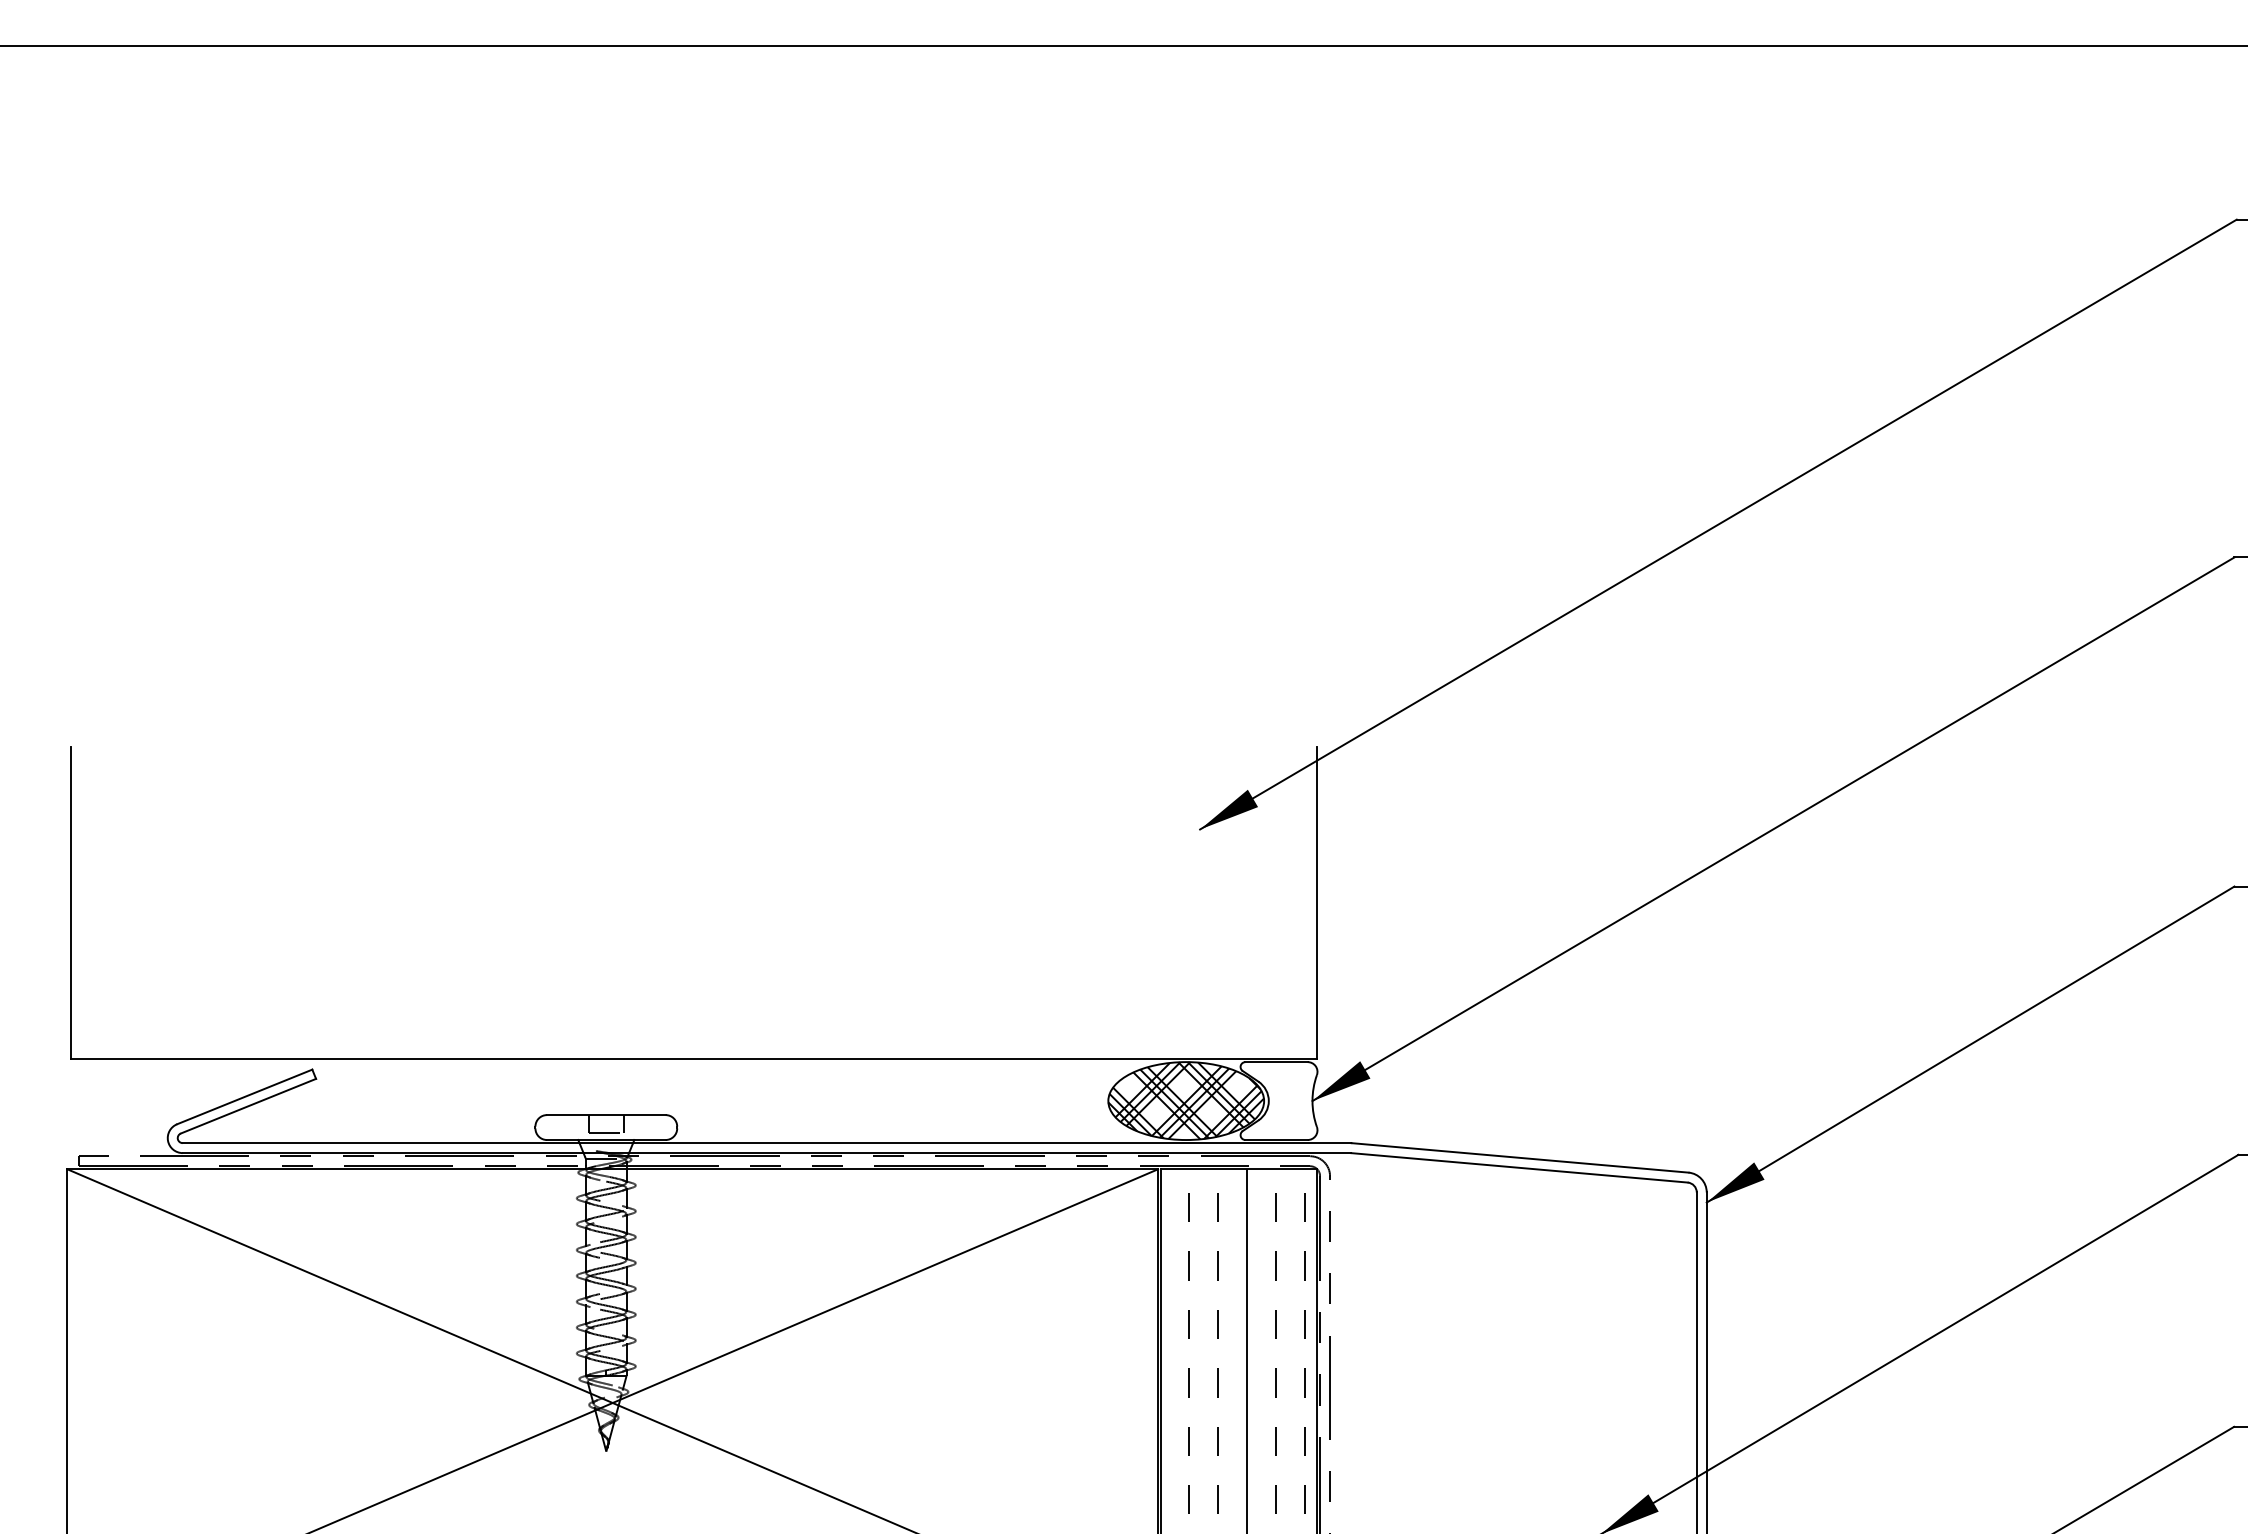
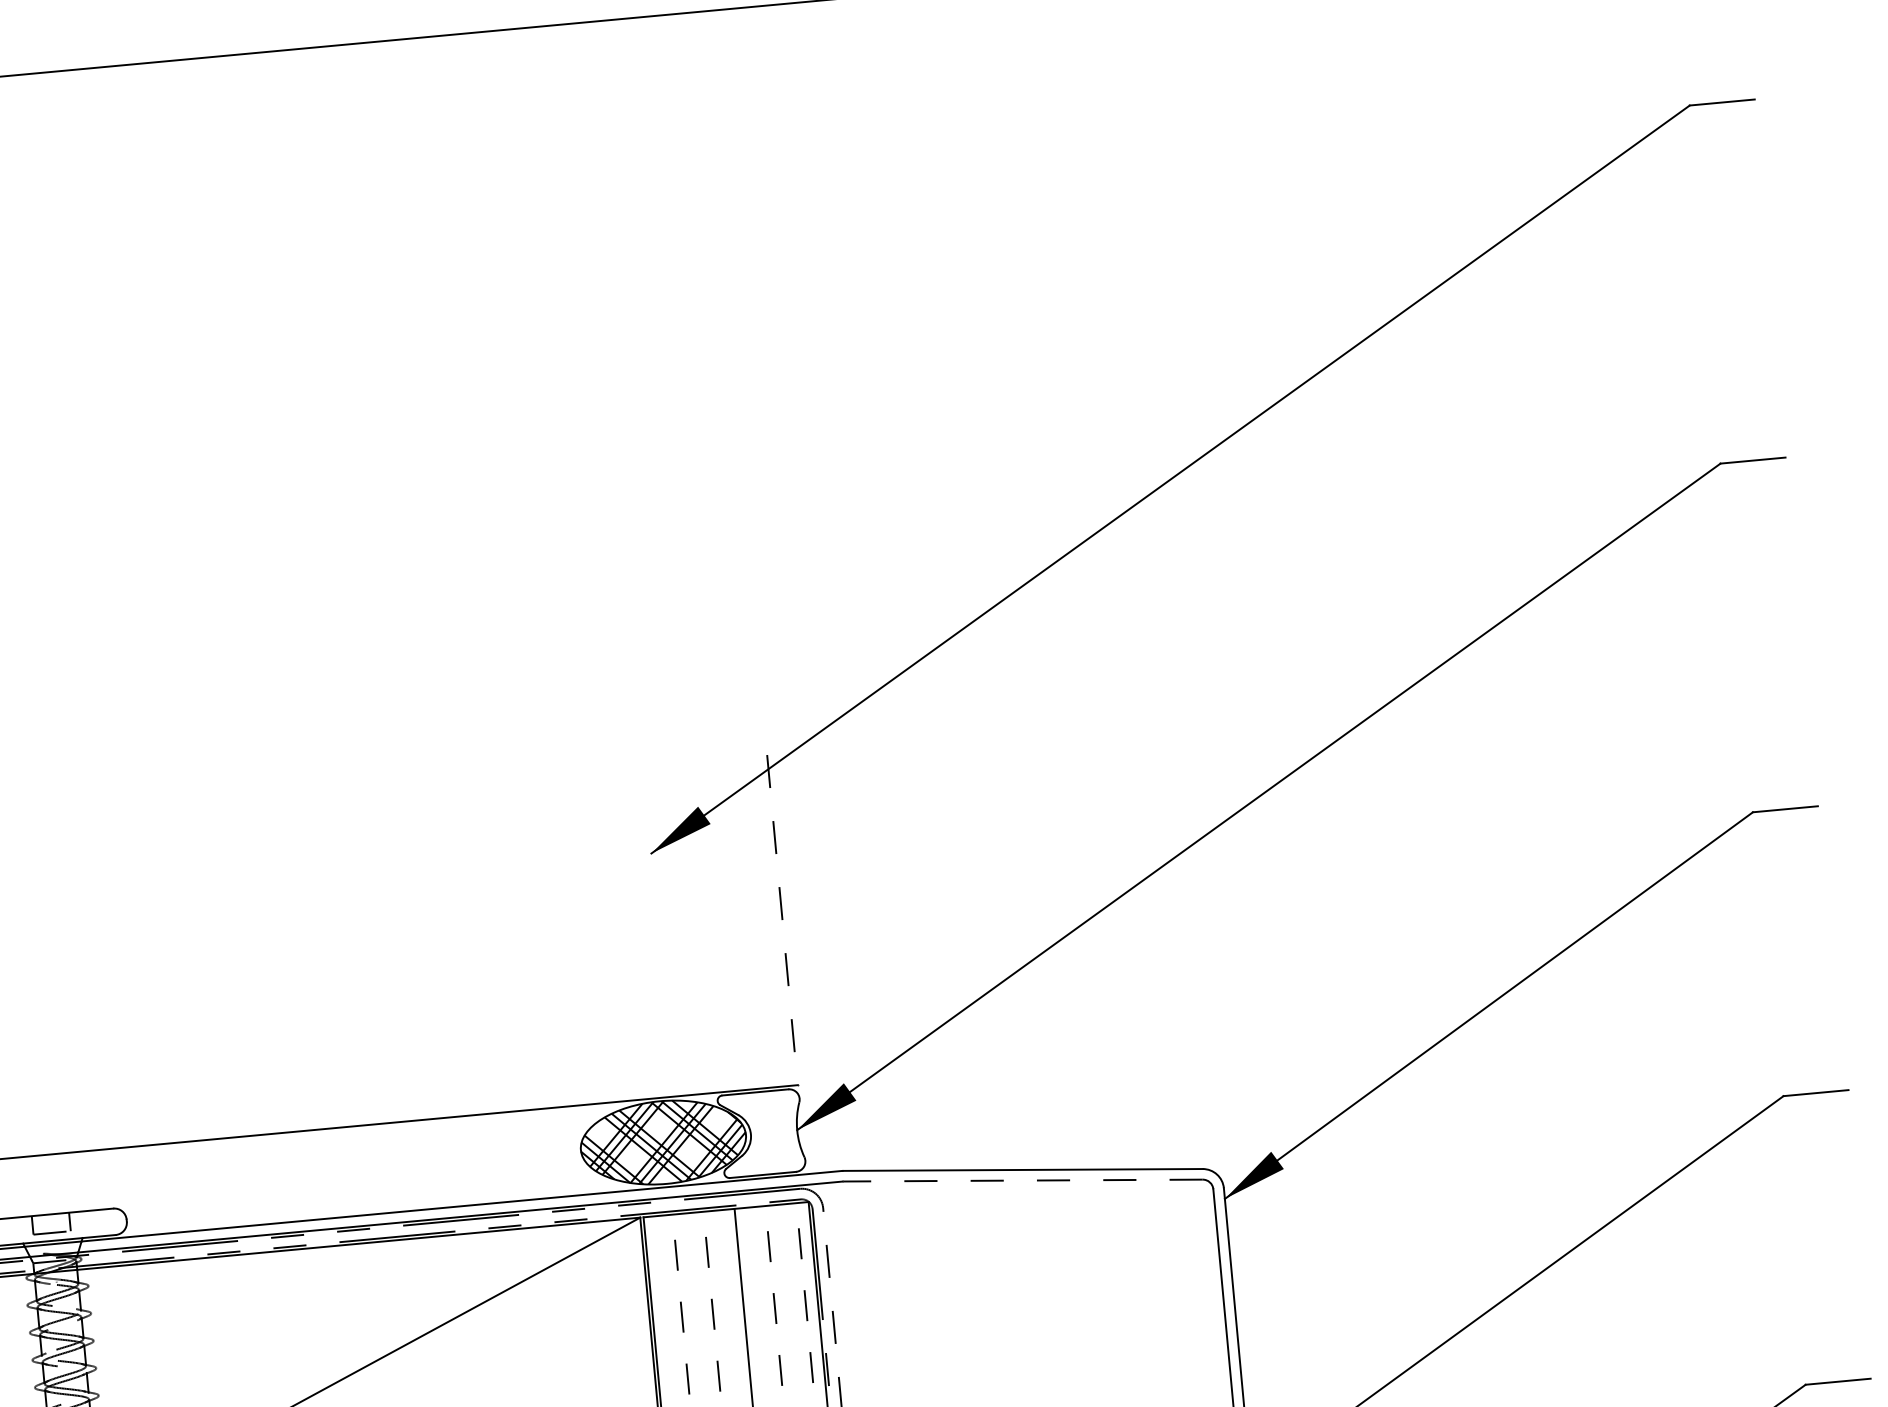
line: (1316, 903) -> (782, 920), solid -> dashed
line: (1519, 1167) -> (1023, 1180), solid -> dashed

